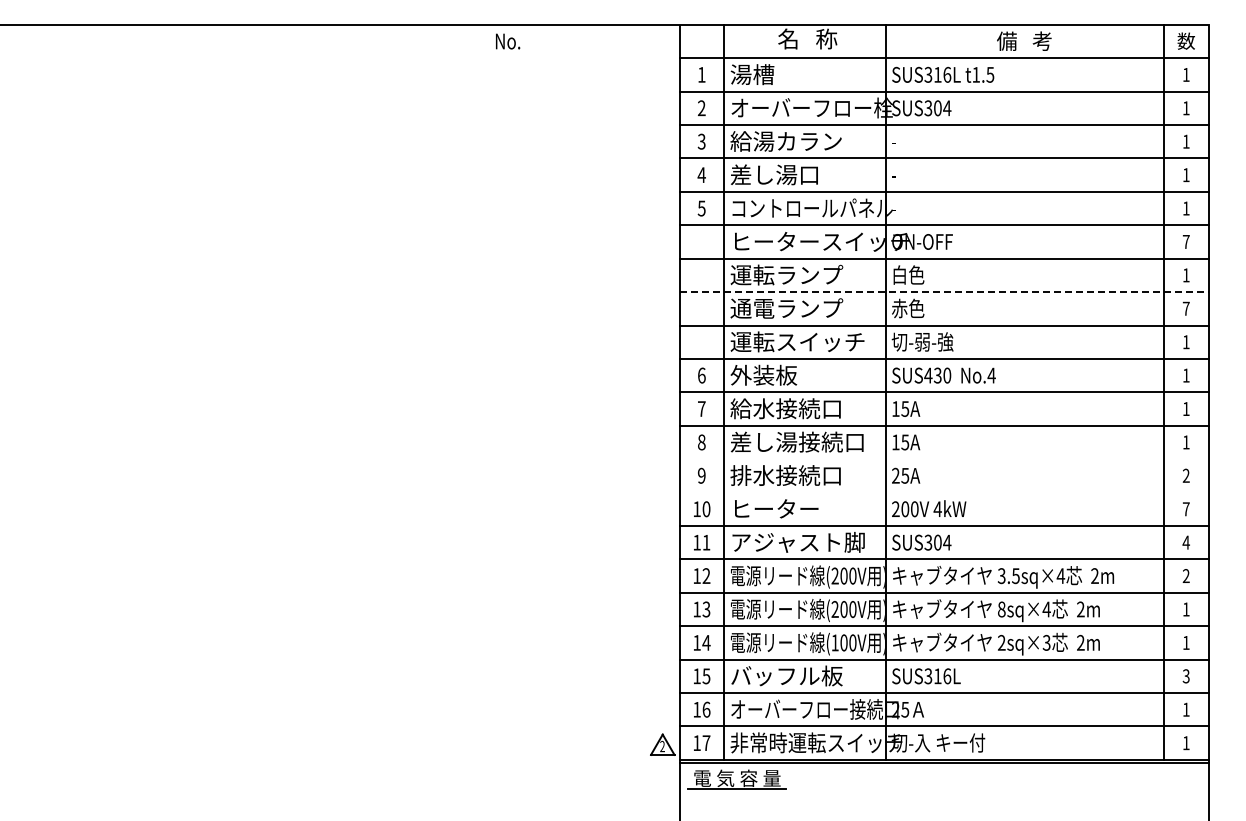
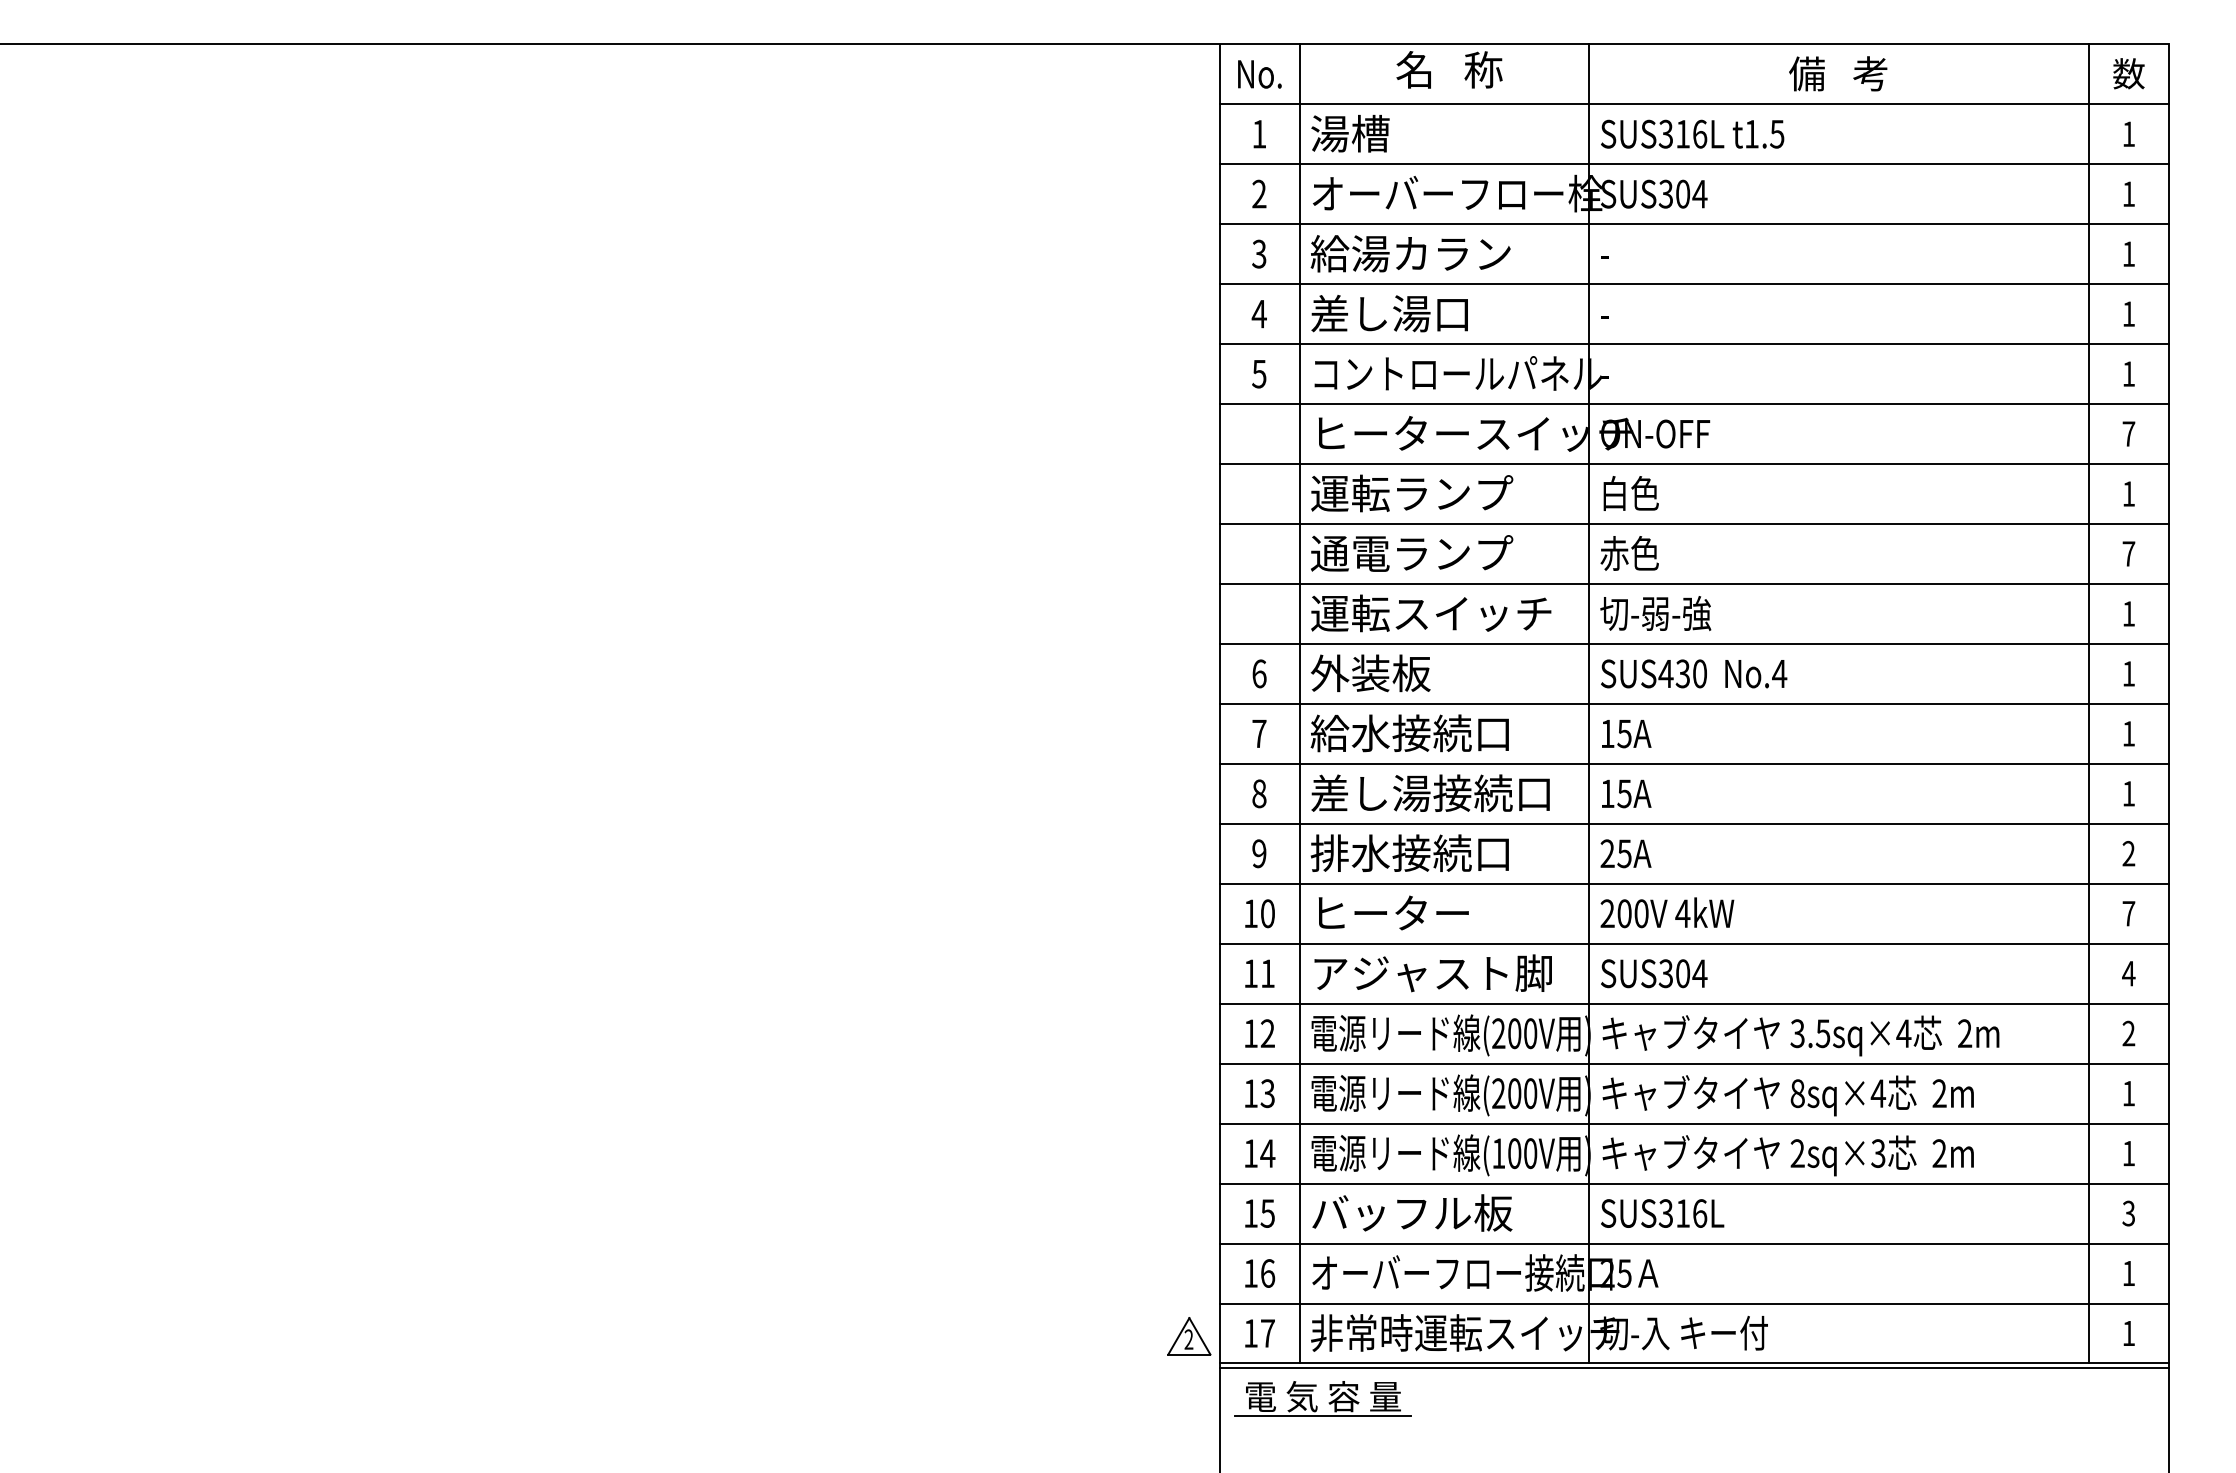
text: (508, 41) -> (1260, 74), moved
line: (944, 292) -> (1694, 524), dashed -> solid
line: (943, 459) -> (1693, 824), added
line: (943, 492) -> (1693, 883), added

